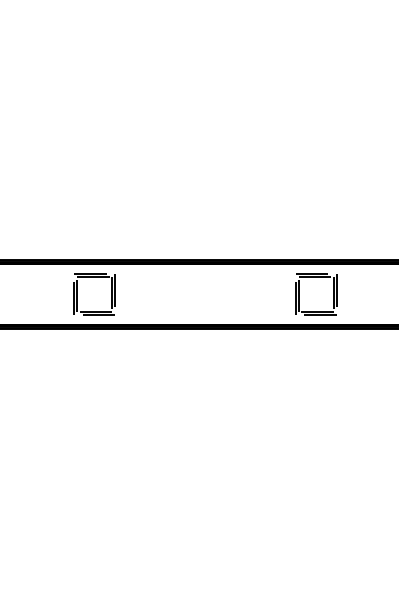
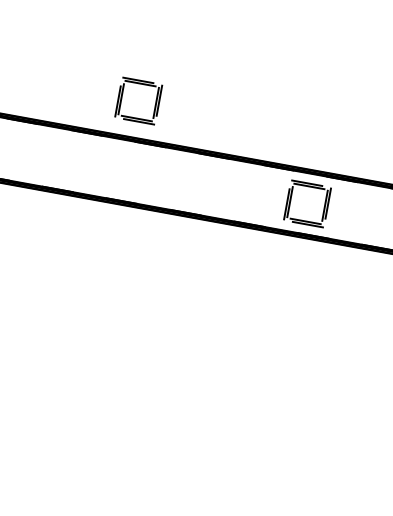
part: (94, 277) -> (141, 84), moved

